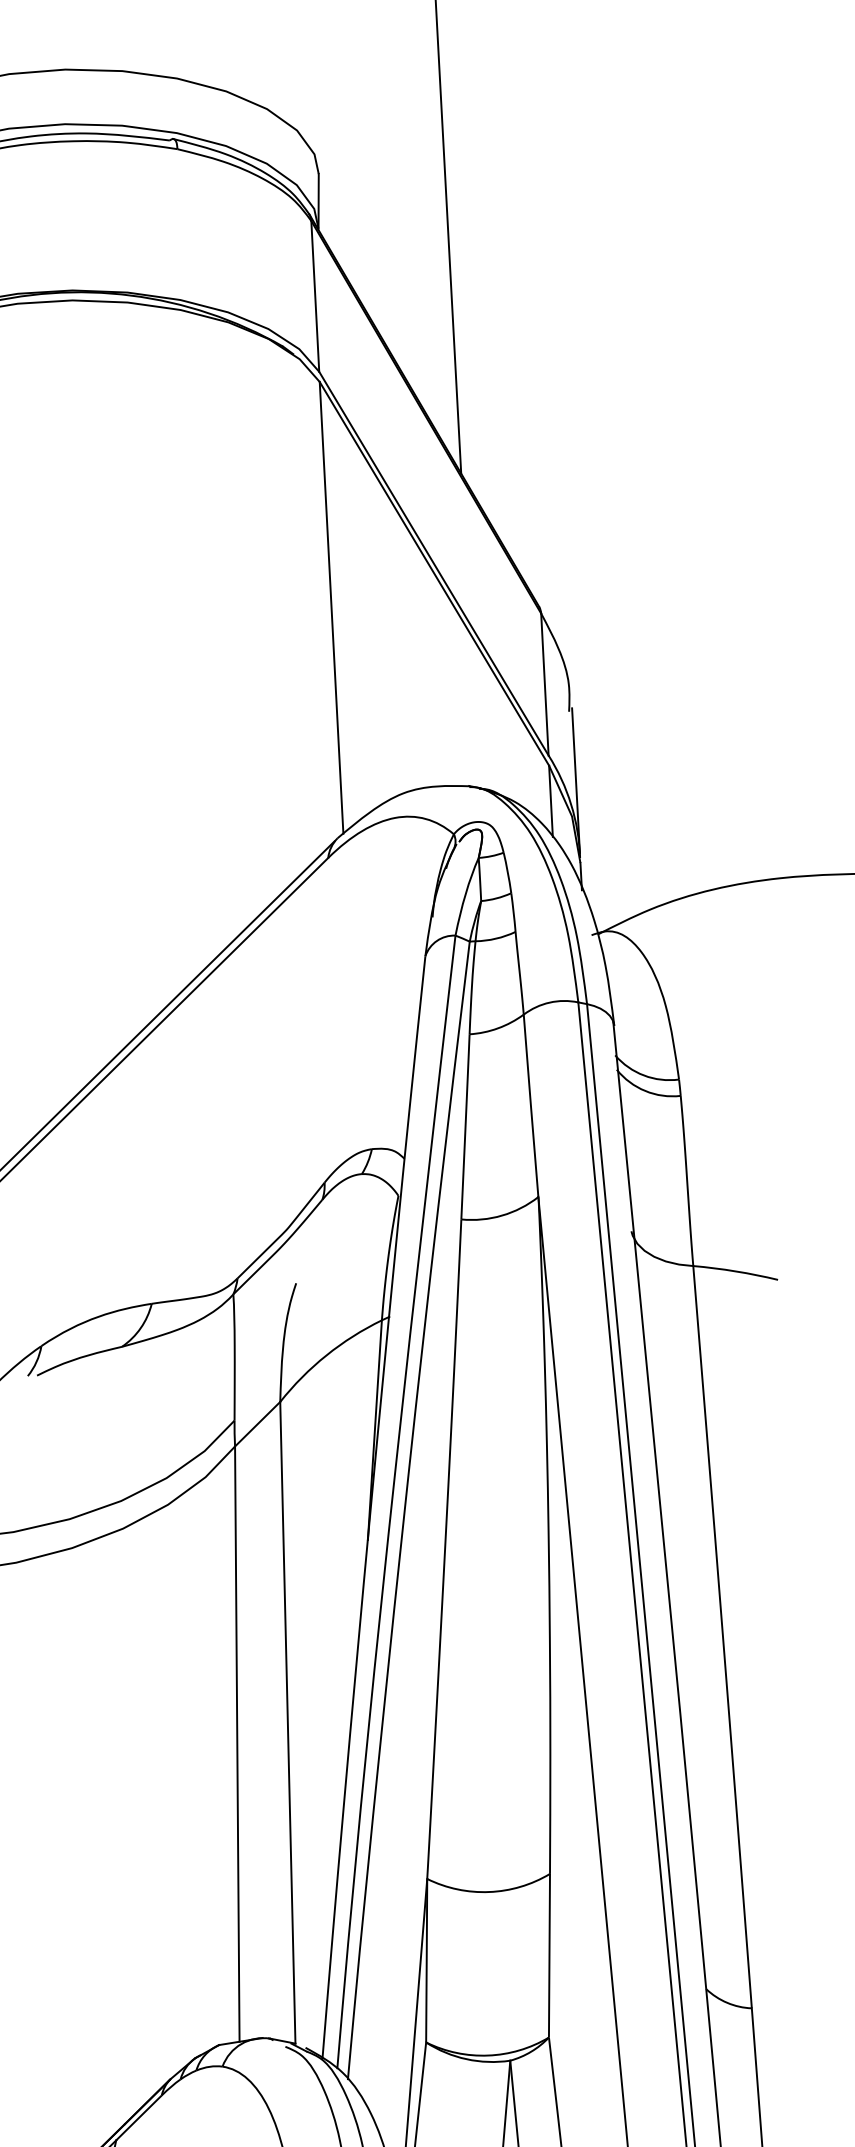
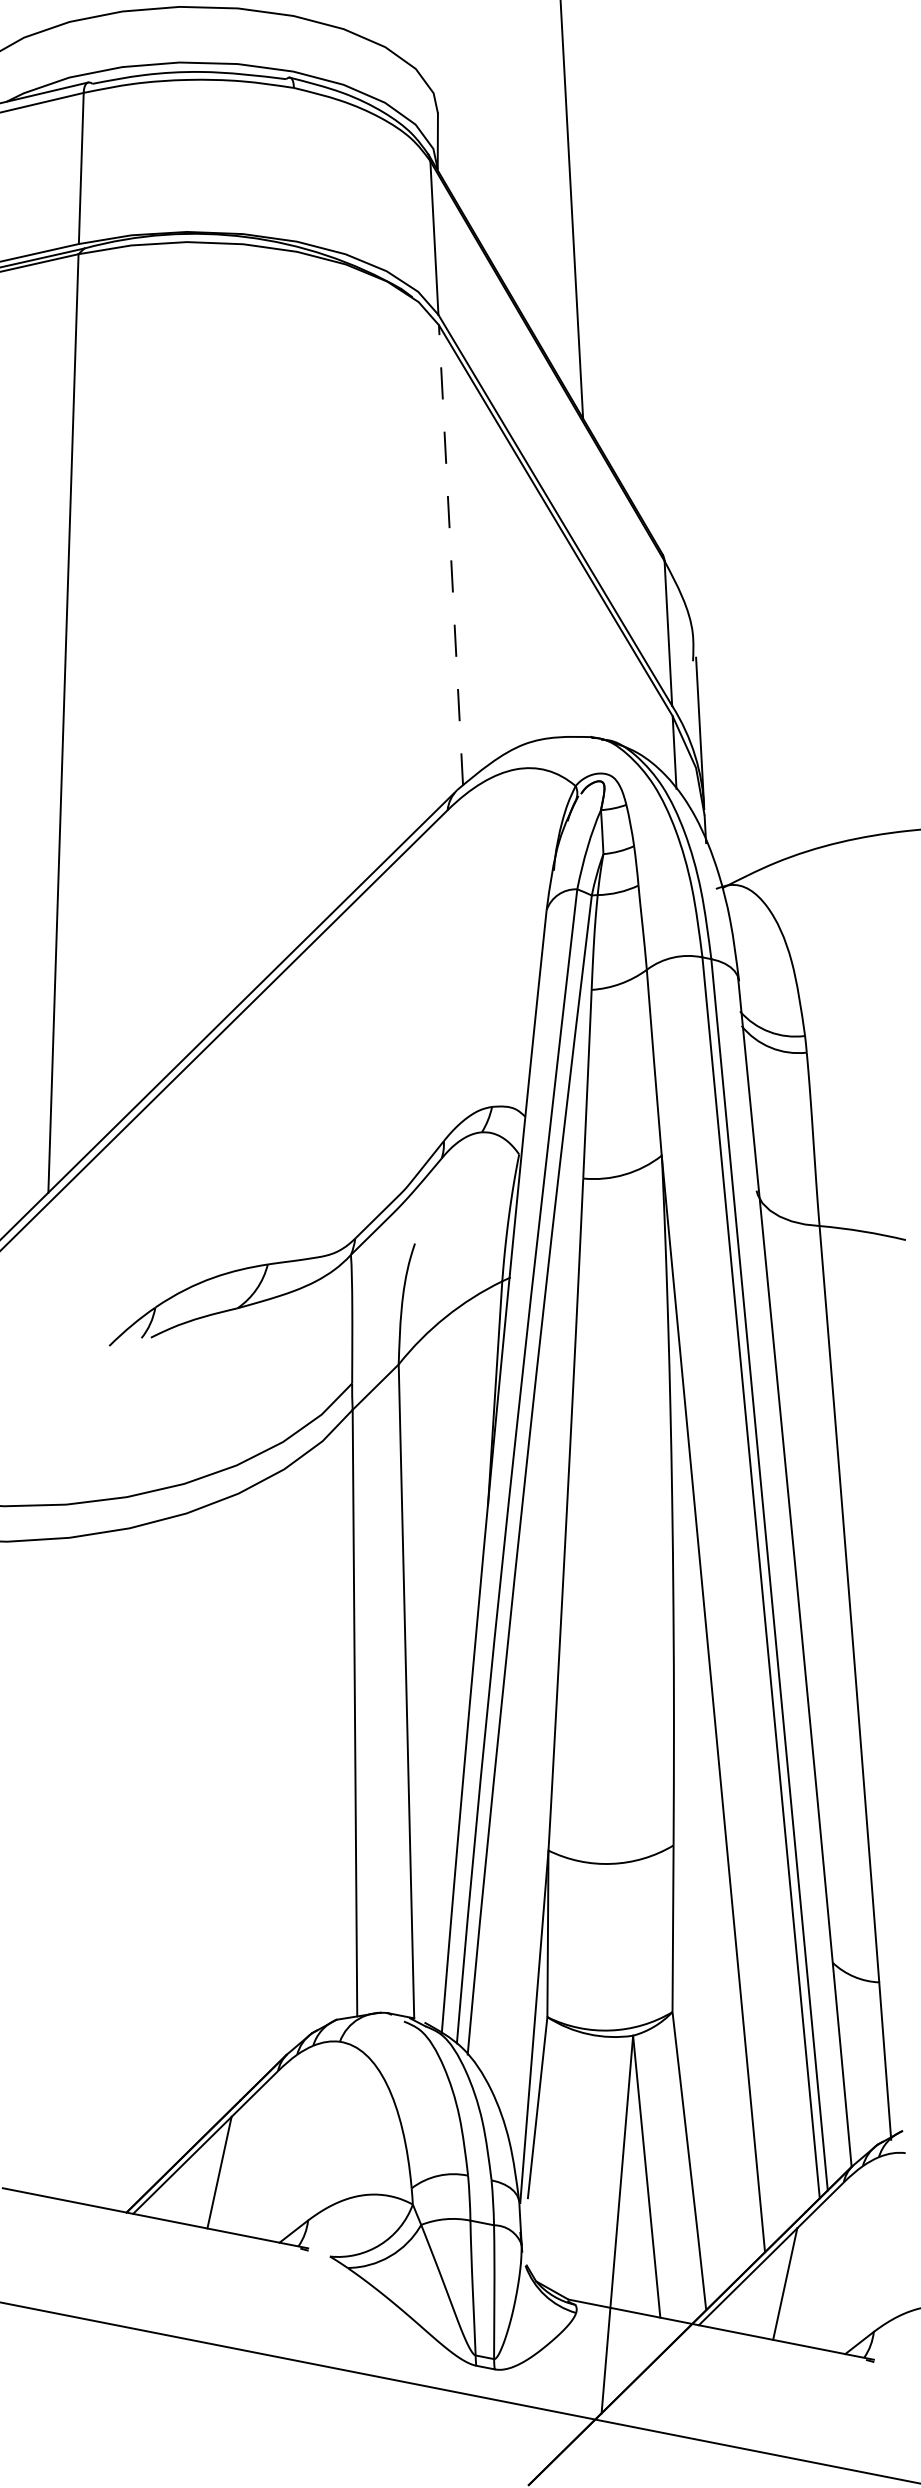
line: (331, 607) -> (450, 554), solid -> dashed

